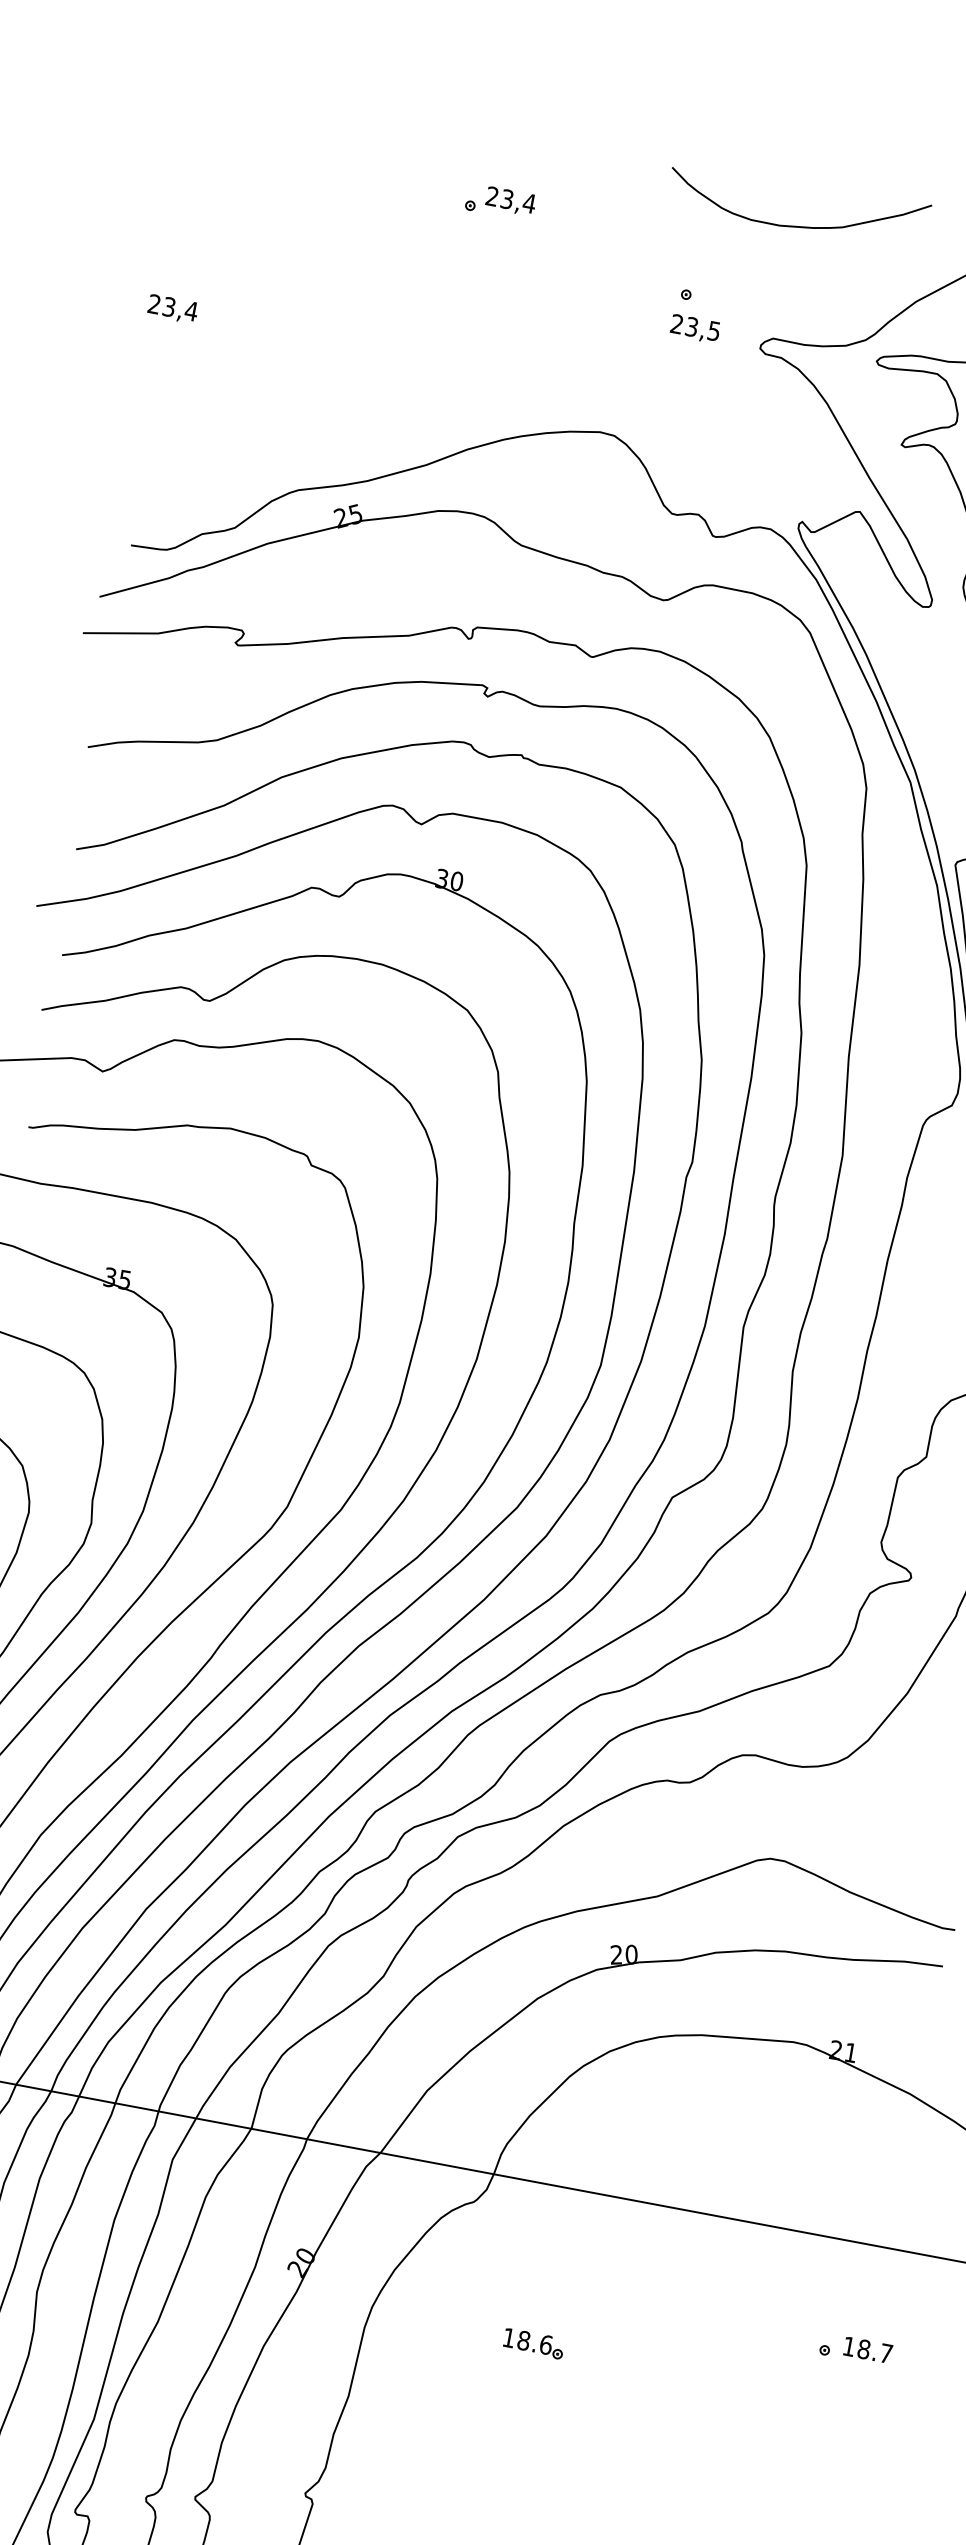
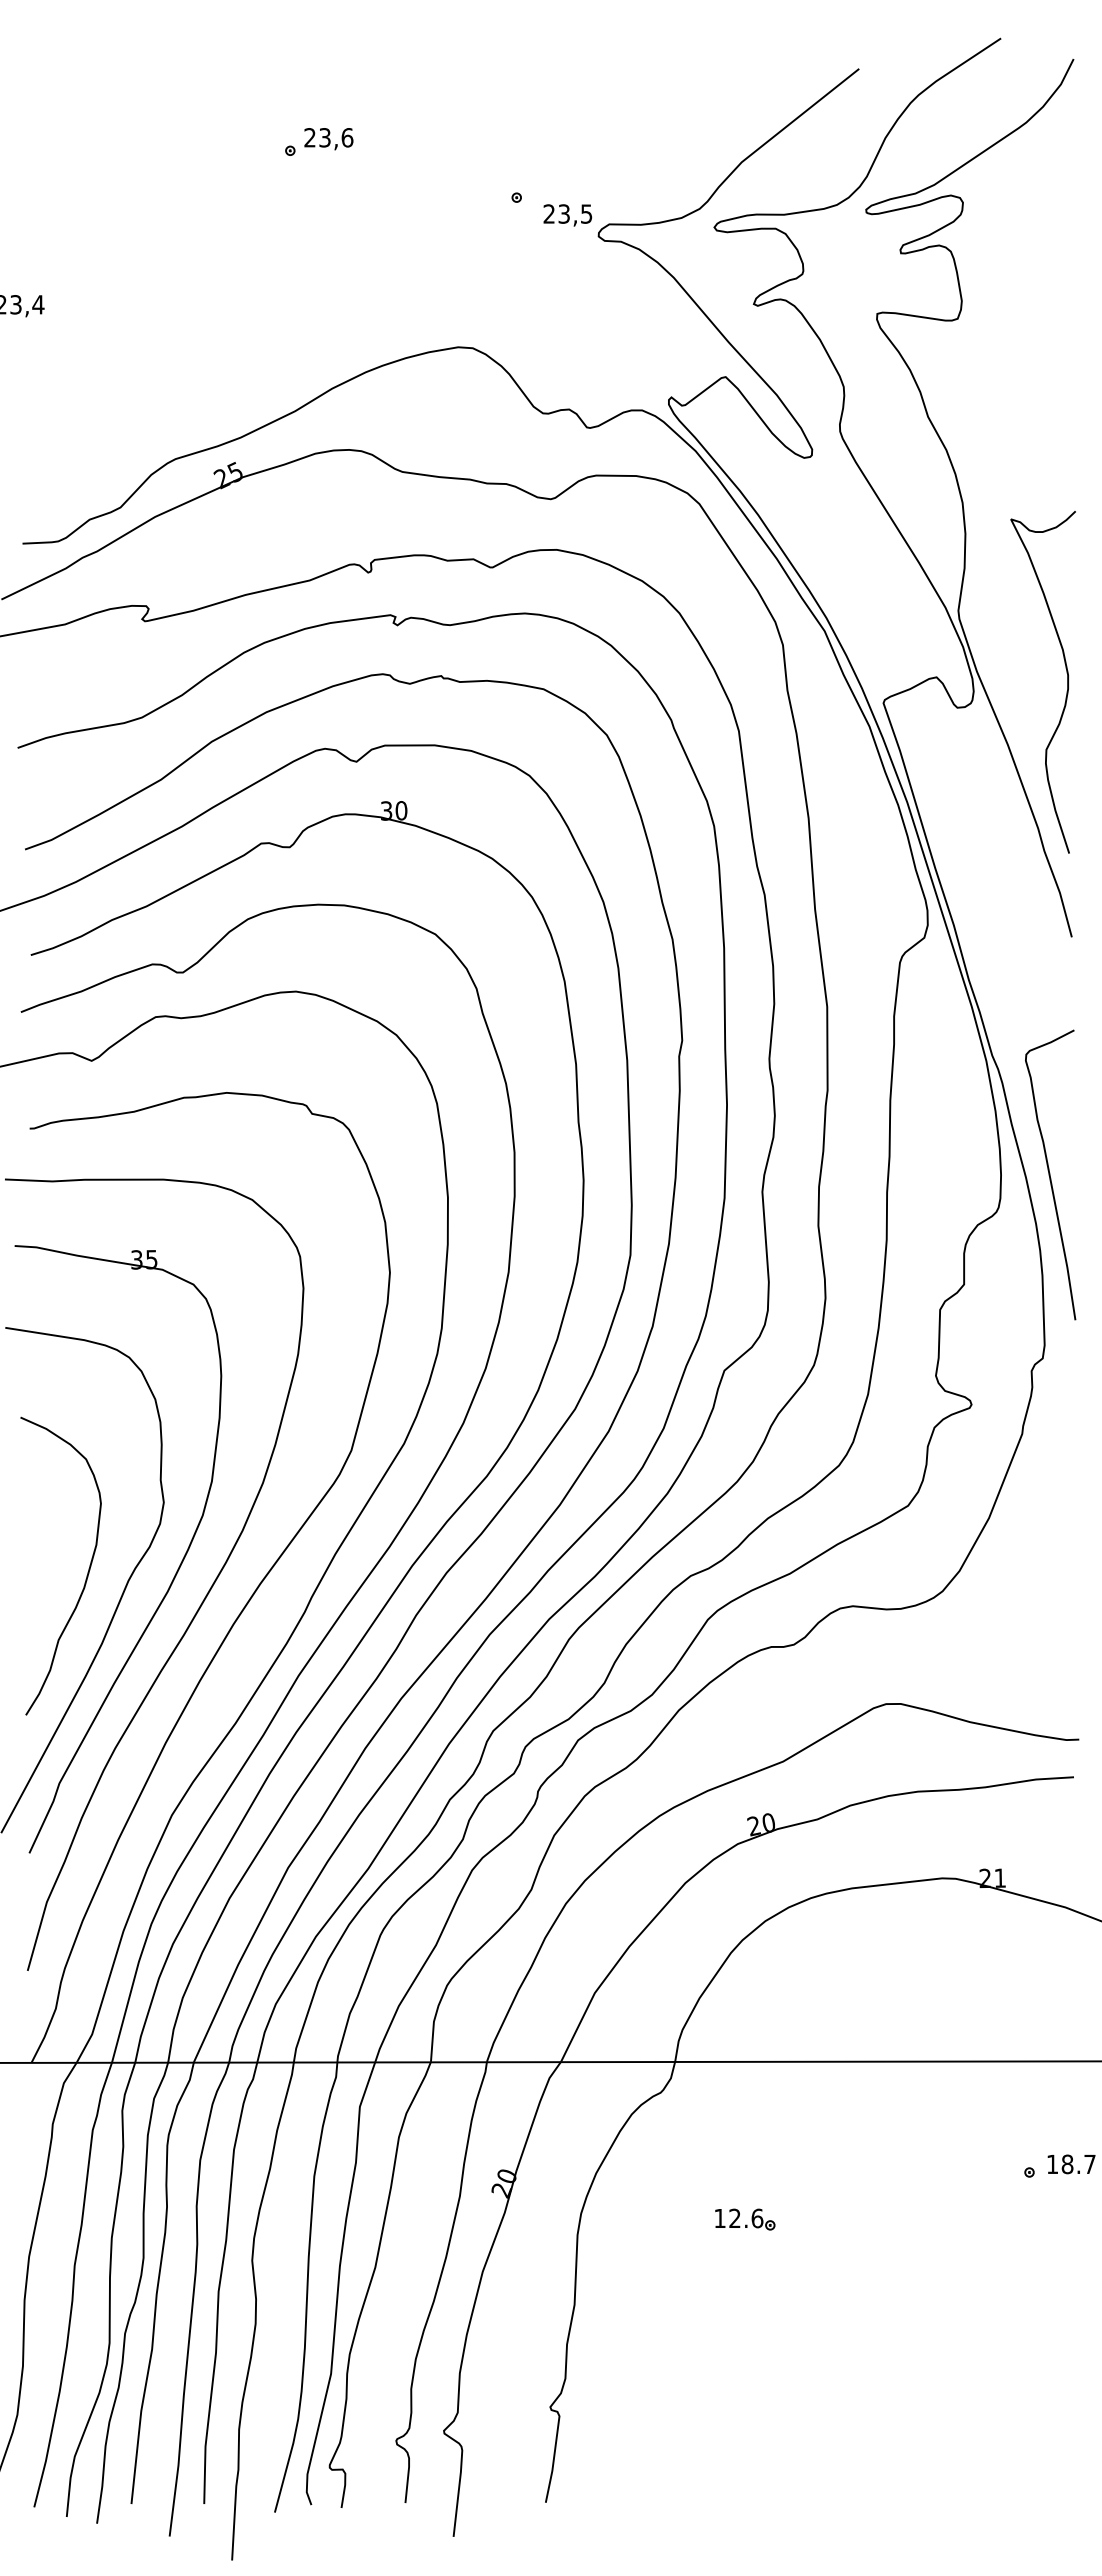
text: (529, 203) -> (347, 137), 23,4 -> 23,6
curve: (794, 225) -> (609, 110), removed
text: (694, 329) -> (567, 215), moved
text: (523, 2340) -> (734, 2218), 18.6 -> 12.6

